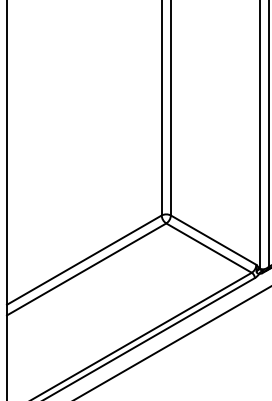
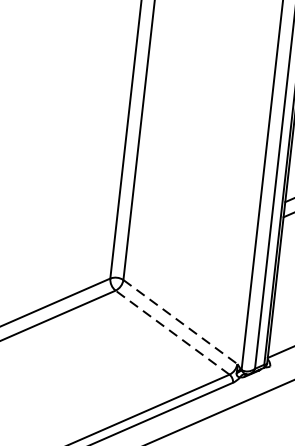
line: (214, 240) -> (181, 322), solid -> dashed
line: (208, 247) -> (171, 331), solid -> dashed

